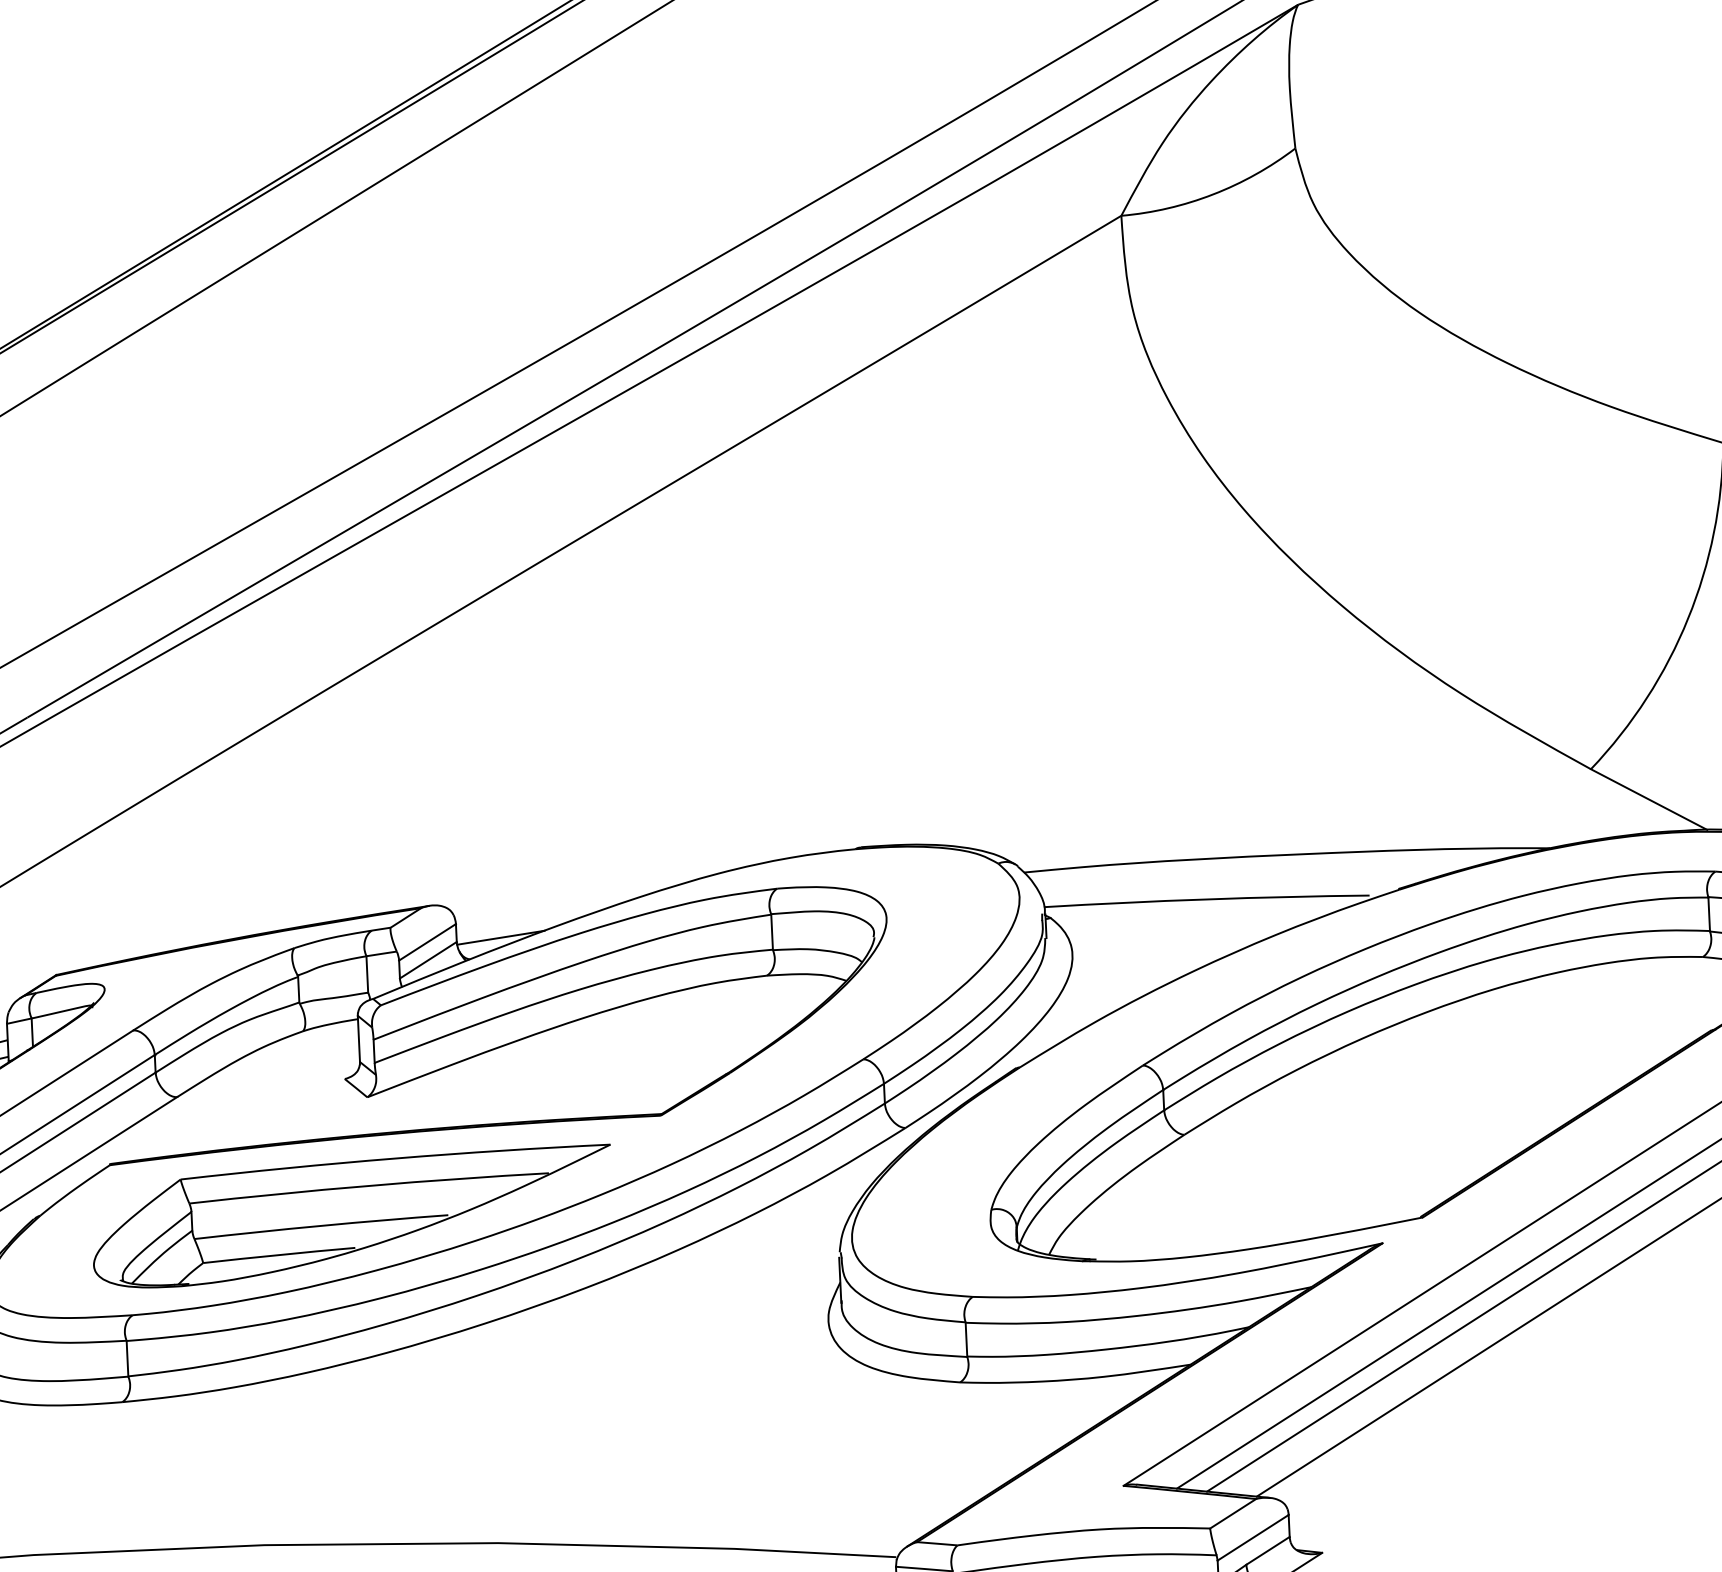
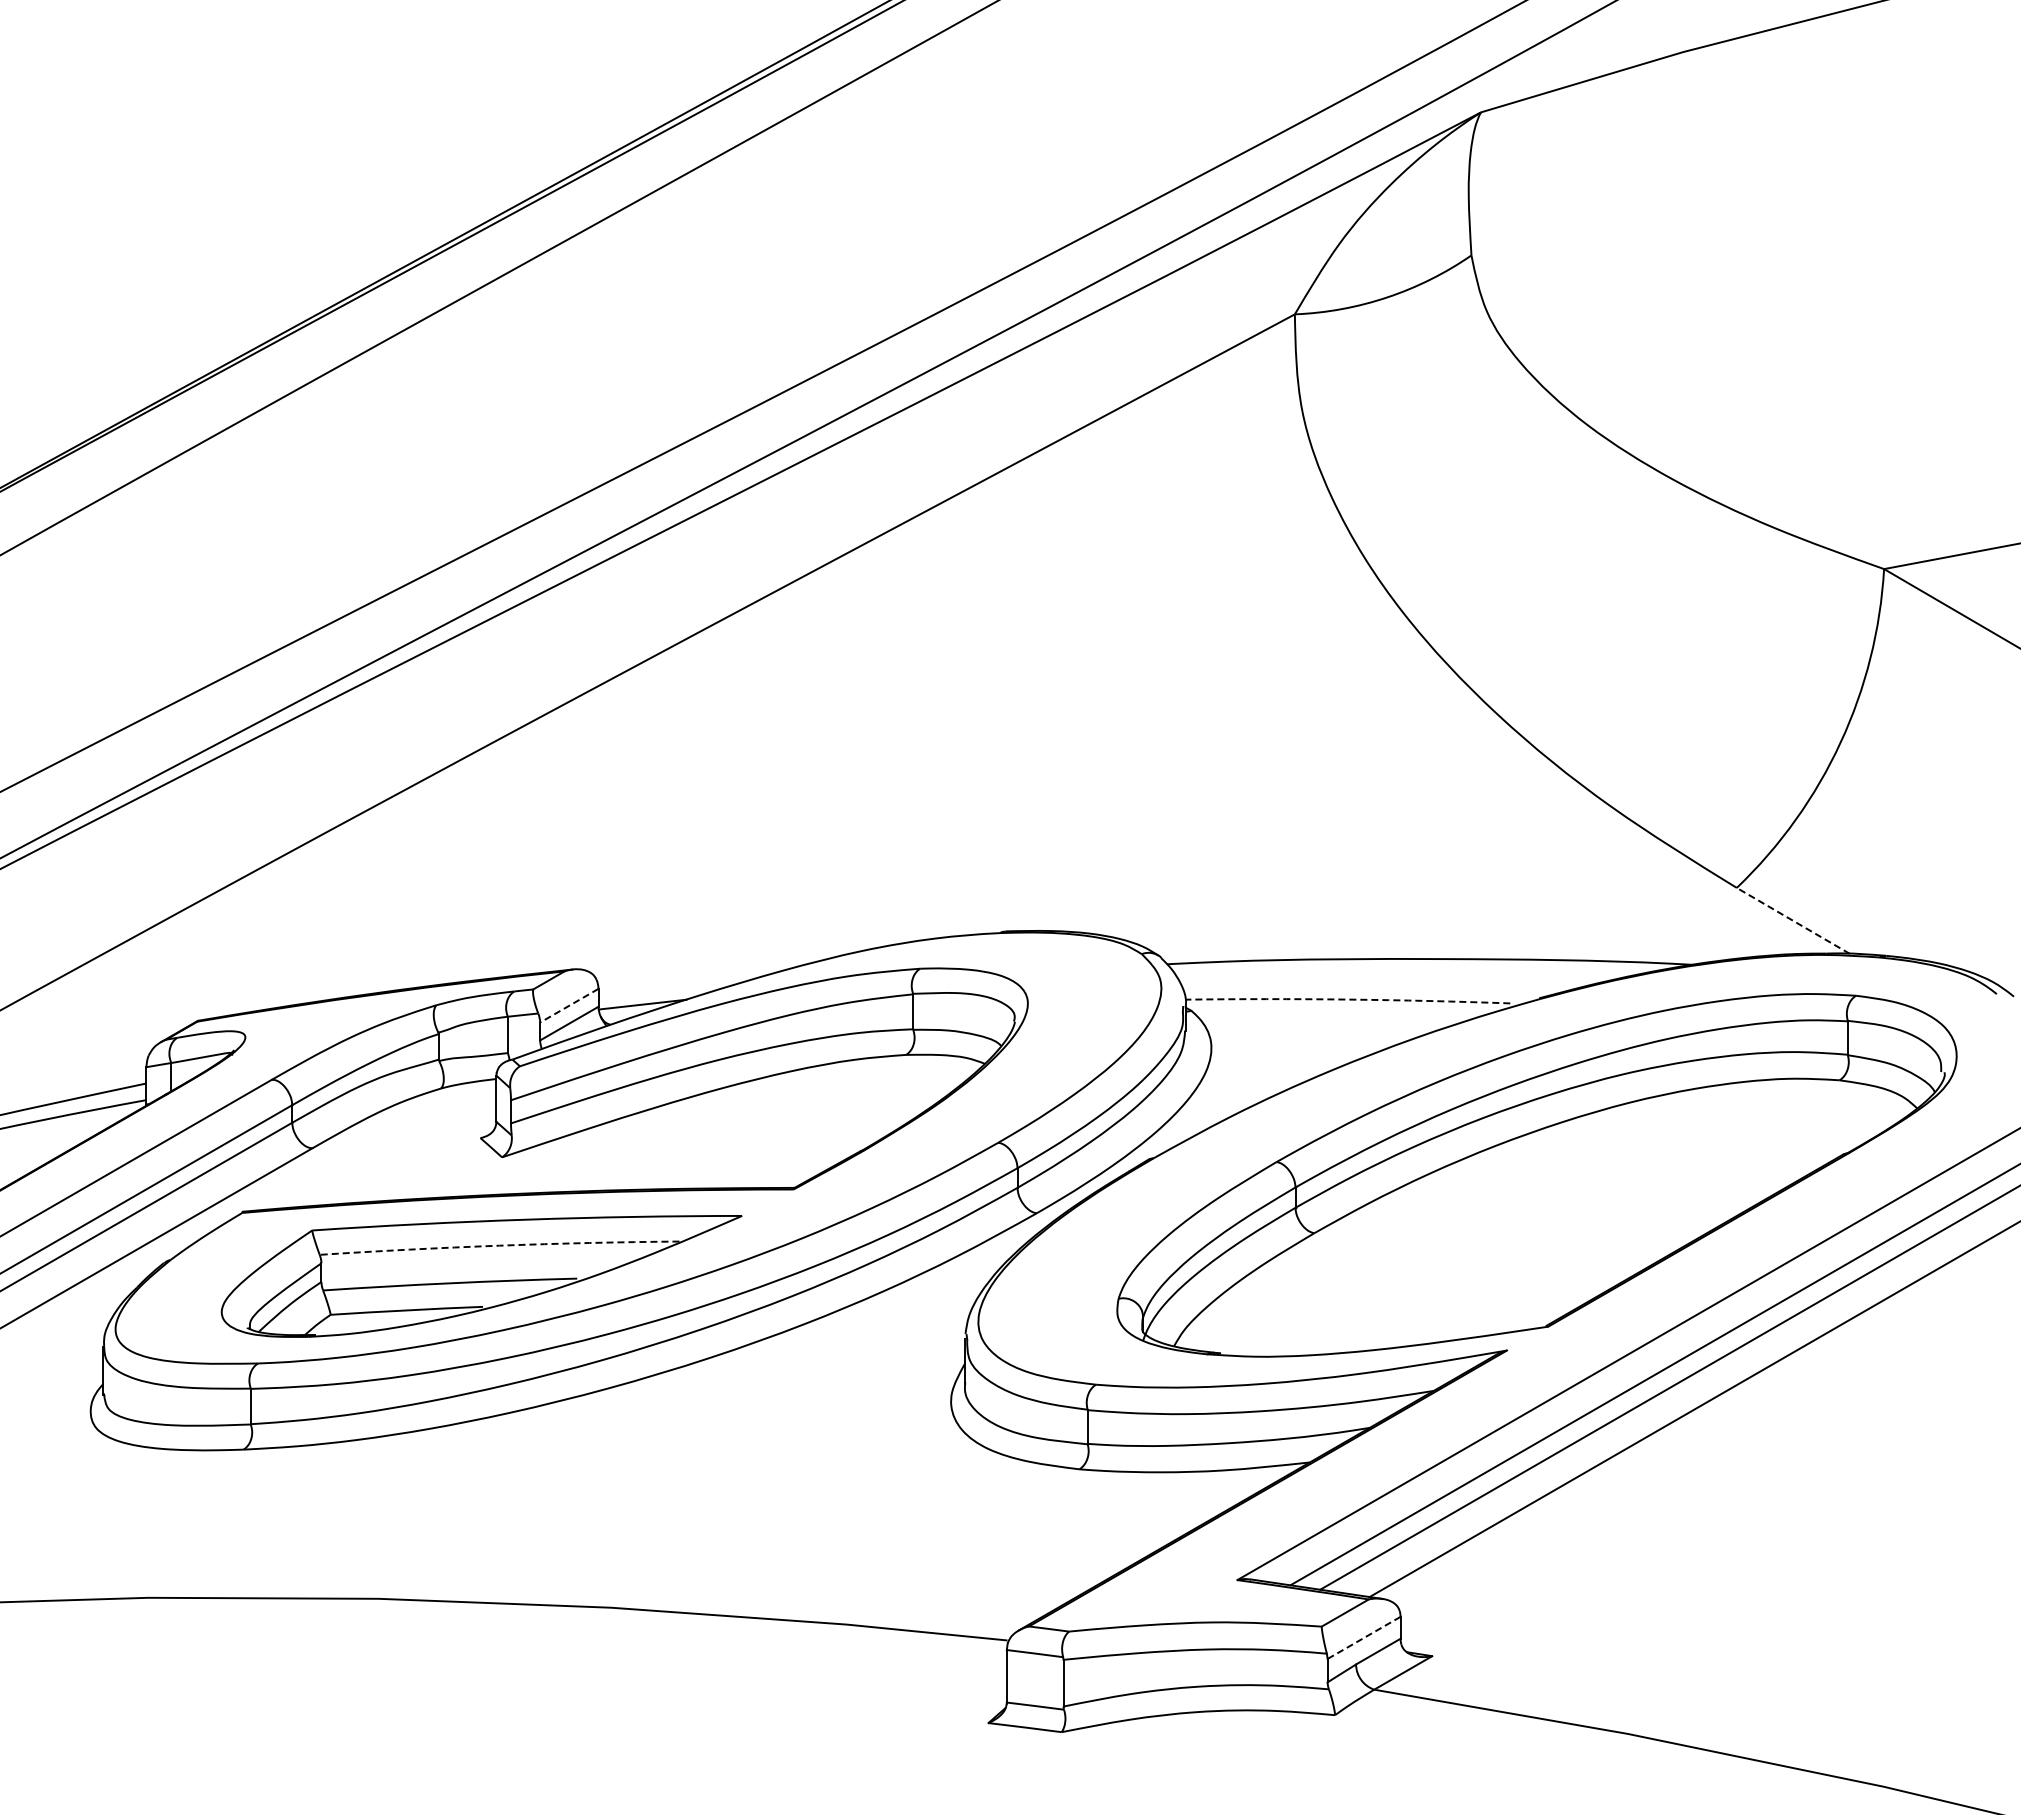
line: (1648, 799) -> (1792, 920), solid -> dashed
arc: (1206, 899) -> (1347, 999), solid -> dashed
line: (427, 942) -> (569, 1005), solid -> dashed
arc: (368, 1185) -> (499, 1245), solid -> dashed
line: (1252, 1538) -> (1363, 1638), solid -> dashed

